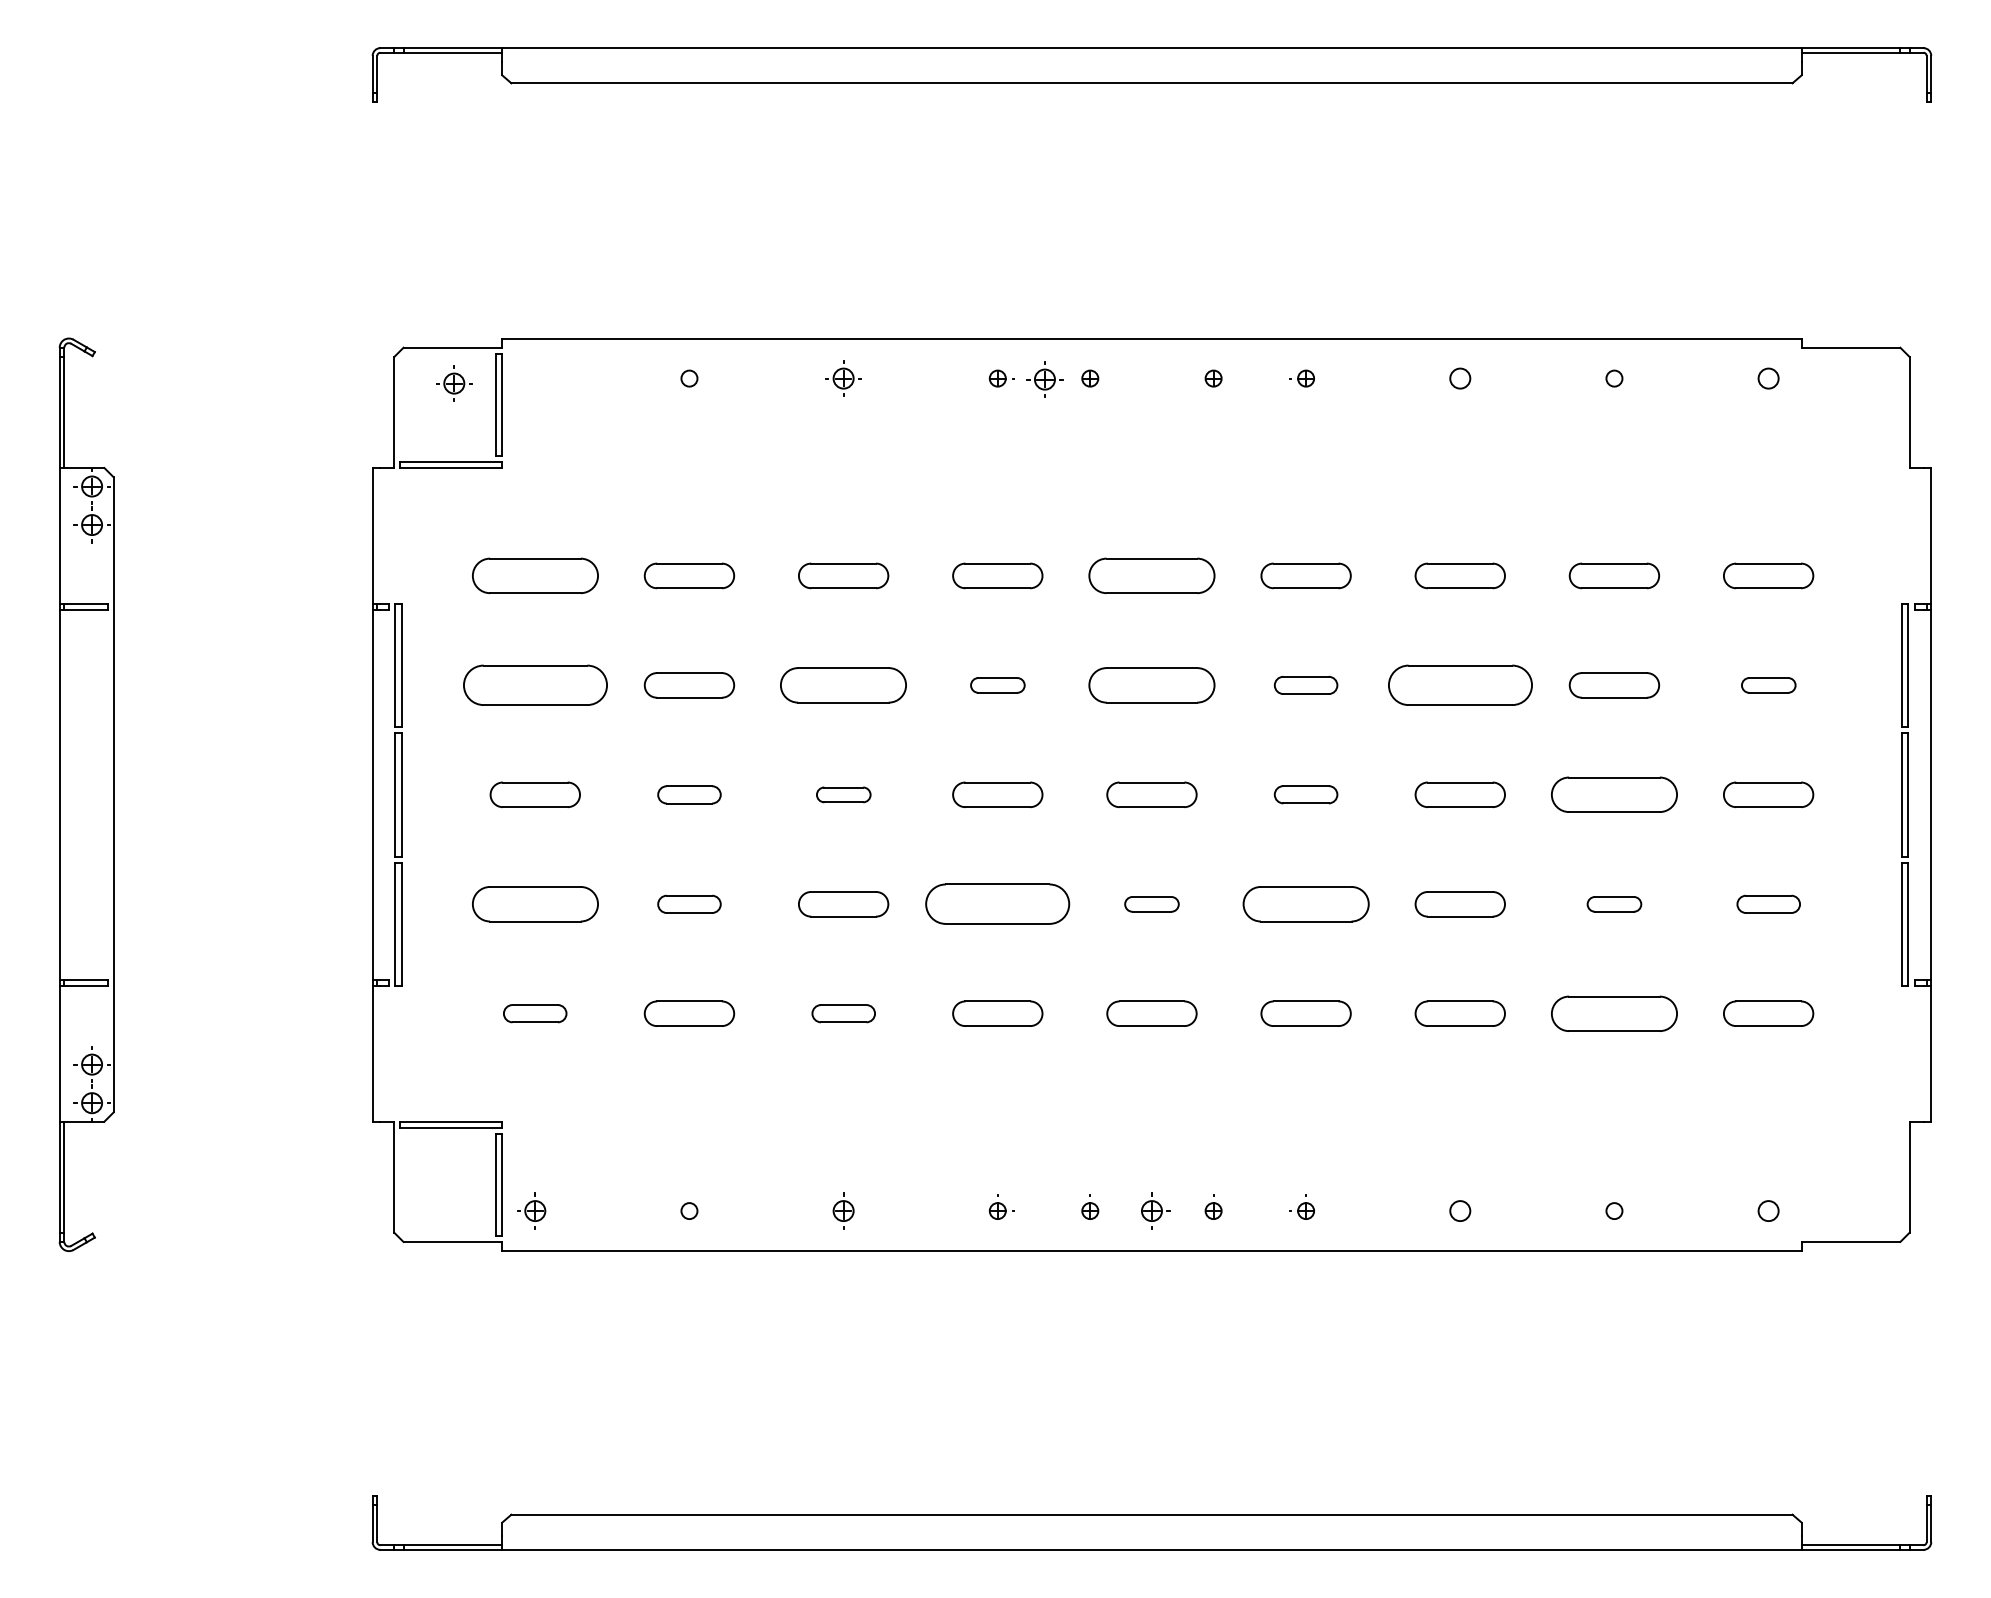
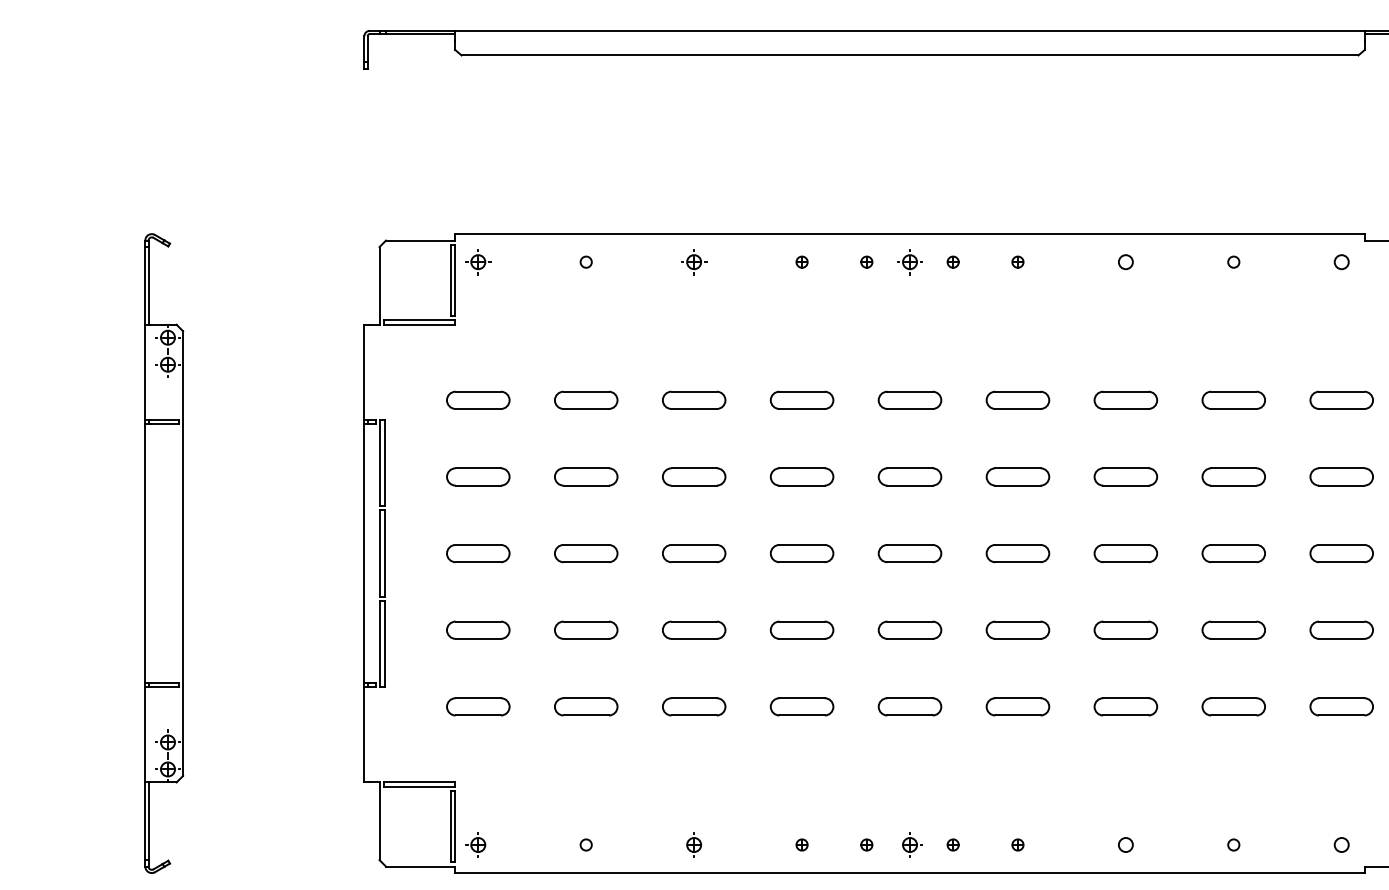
part: (1044, 379) -> (909, 262), moved
part: (454, 383) -> (478, 262), moved
part: (534, 575) -> (477, 400), size x0.71
part: (1151, 575) -> (909, 400), size x0.71
part: (534, 685) -> (477, 477), size x0.62
part: (843, 685) -> (694, 477), size x0.71
part: (997, 685) -> (801, 477), size x1.67
part: (1151, 685) -> (909, 477), size x0.71
part: (1305, 685) -> (1017, 477), size x1.43
part: (1459, 685) -> (1125, 477), size x0.62
part: (1768, 685) -> (1341, 477), size x1.67
part: (689, 794) -> (586, 553), size x1.43
part: (843, 794) -> (694, 553), size x1.67
part: (1305, 794) -> (1017, 553), size x1.43
part: (1614, 794) -> (1233, 553), size x0.71
part: (534, 904) -> (477, 630), size x0.71
part: (689, 904) -> (586, 630), size x1.43
part: (997, 904) -> (801, 630), size x0.62
part: (1151, 904) -> (909, 630), size x1.67
part: (1305, 904) -> (1017, 630), size x0.71
part: (1614, 904) -> (1233, 630), size x1.67
part: (1768, 904) -> (1341, 630), size x1.43
part: (534, 1013) -> (477, 706), size x1.43
part: (843, 1013) -> (694, 706), size x1.43
part: (1614, 1013) -> (1233, 706), size x0.71

